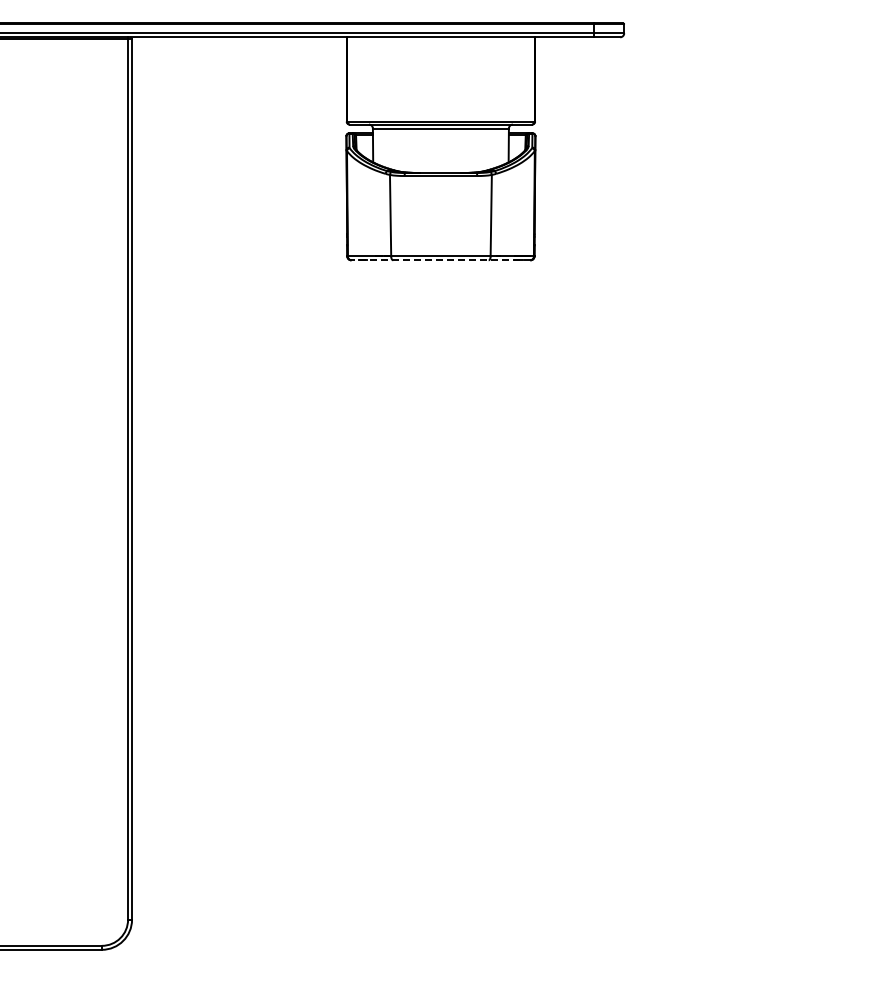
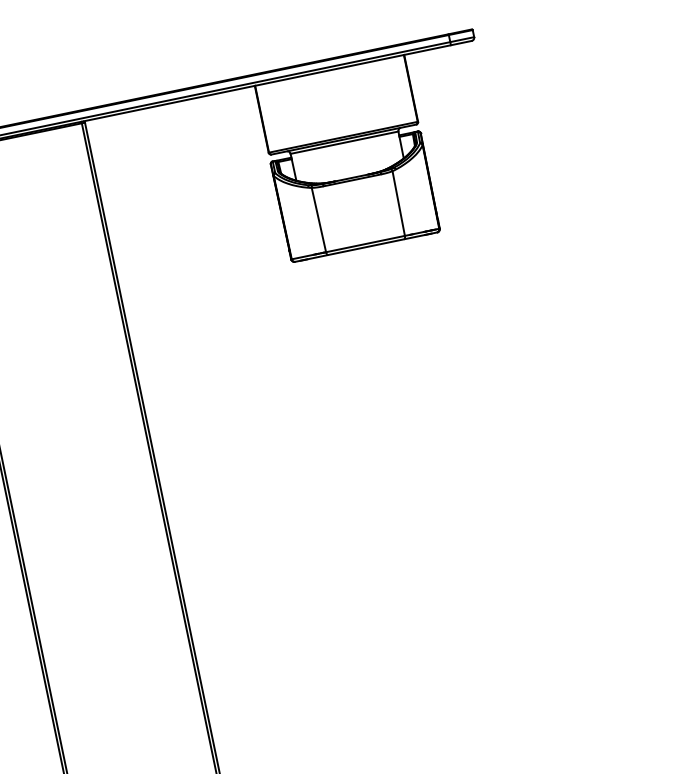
line: (440, 260) -> (365, 247), dashed -> solid

